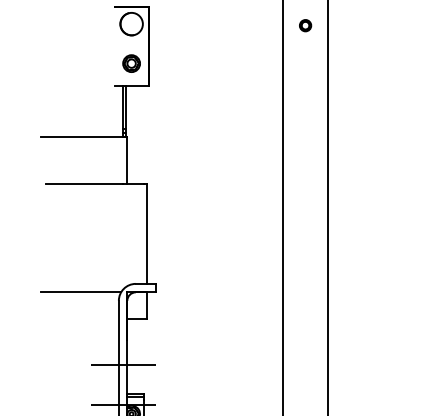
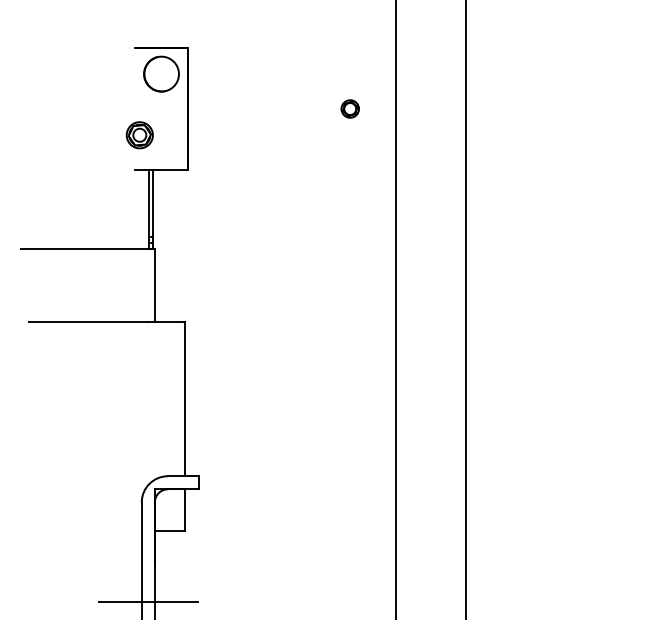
part: (305, 25) -> (350, 108), moved
part: (131, 63) -> (139, 135), moved
line: (80, 292) -> (82, 489), removed

